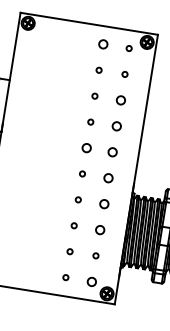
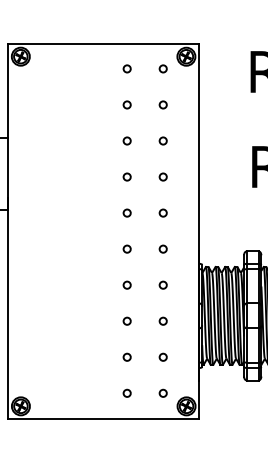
circle: (102, 44) -> (126, 68), size x0.62
circle: (120, 99) -> (162, 140), size x0.62
circle: (116, 125) -> (162, 176), size x0.62
circle: (86, 147) -> (126, 212), size x0.62
circle: (112, 151) -> (162, 212), size x0.62
circle: (107, 177) -> (162, 248), size x0.62
circle: (103, 203) -> (162, 284), size x0.62
circle: (99, 229) -> (162, 320), size x0.62
circle: (91, 281) -> (162, 392), size x0.62

